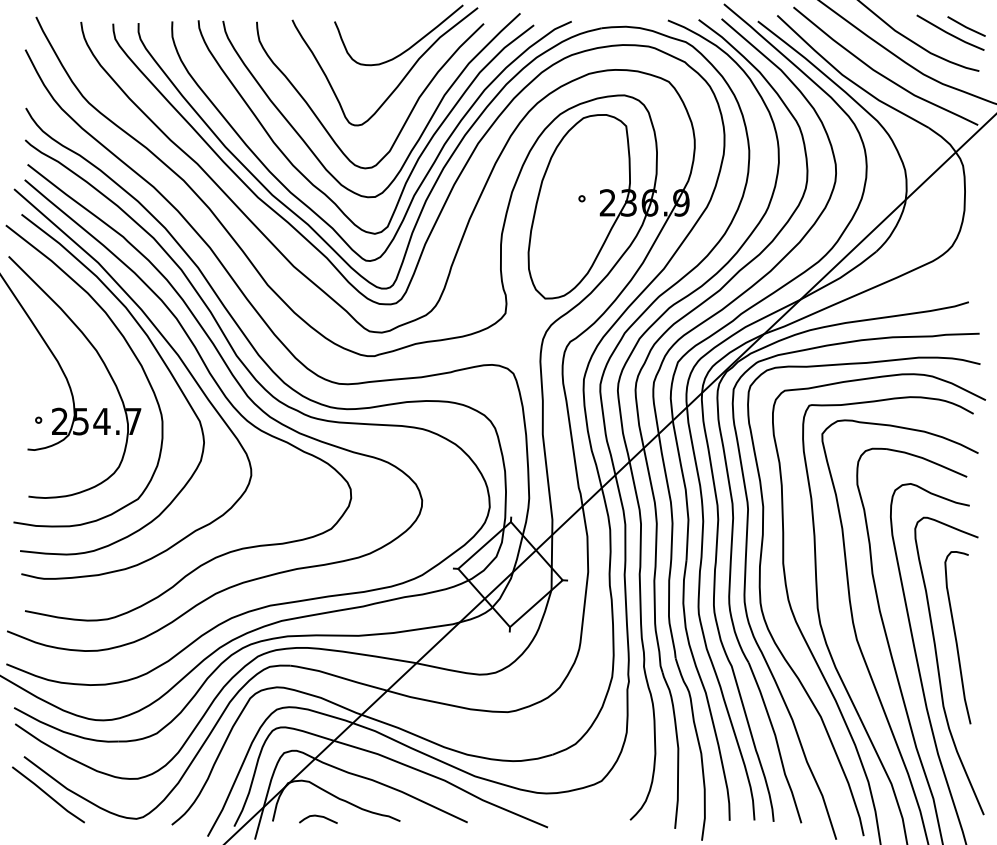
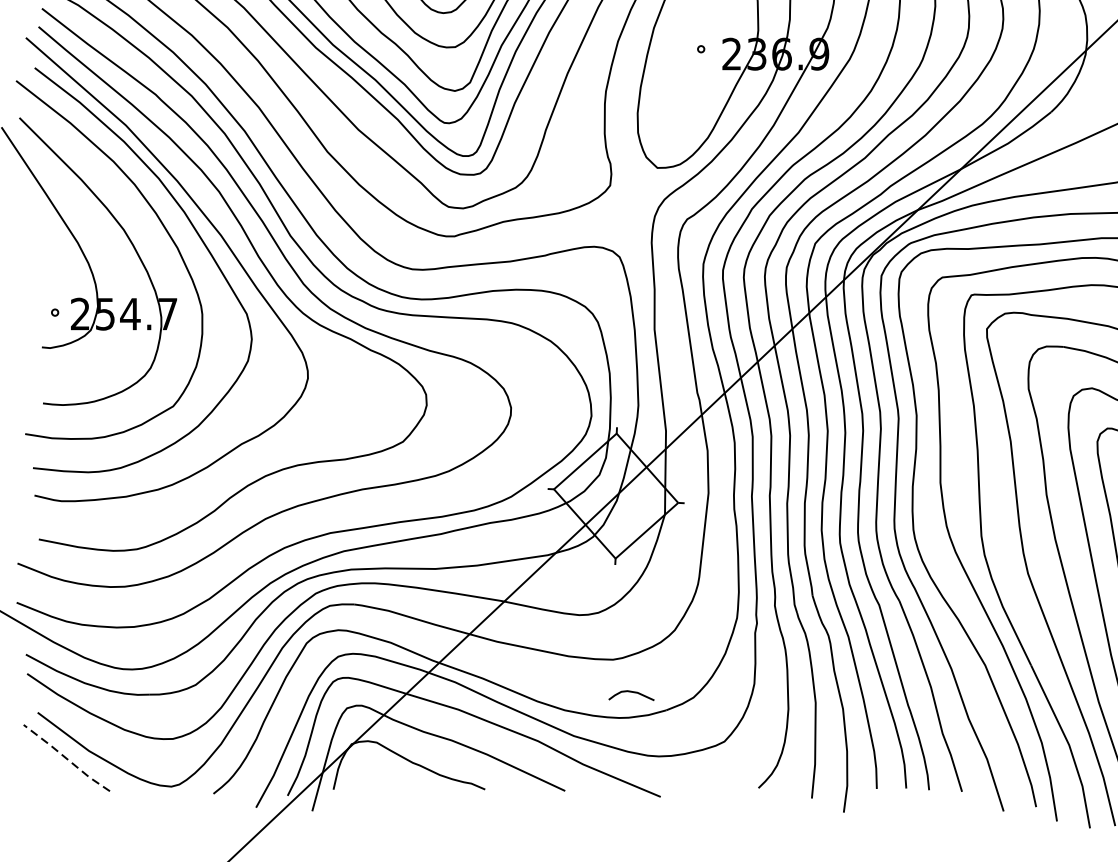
line: (48, 795) -> (66, 758), solid -> dashed
curve: (318, 817) -> (631, 693), moved

